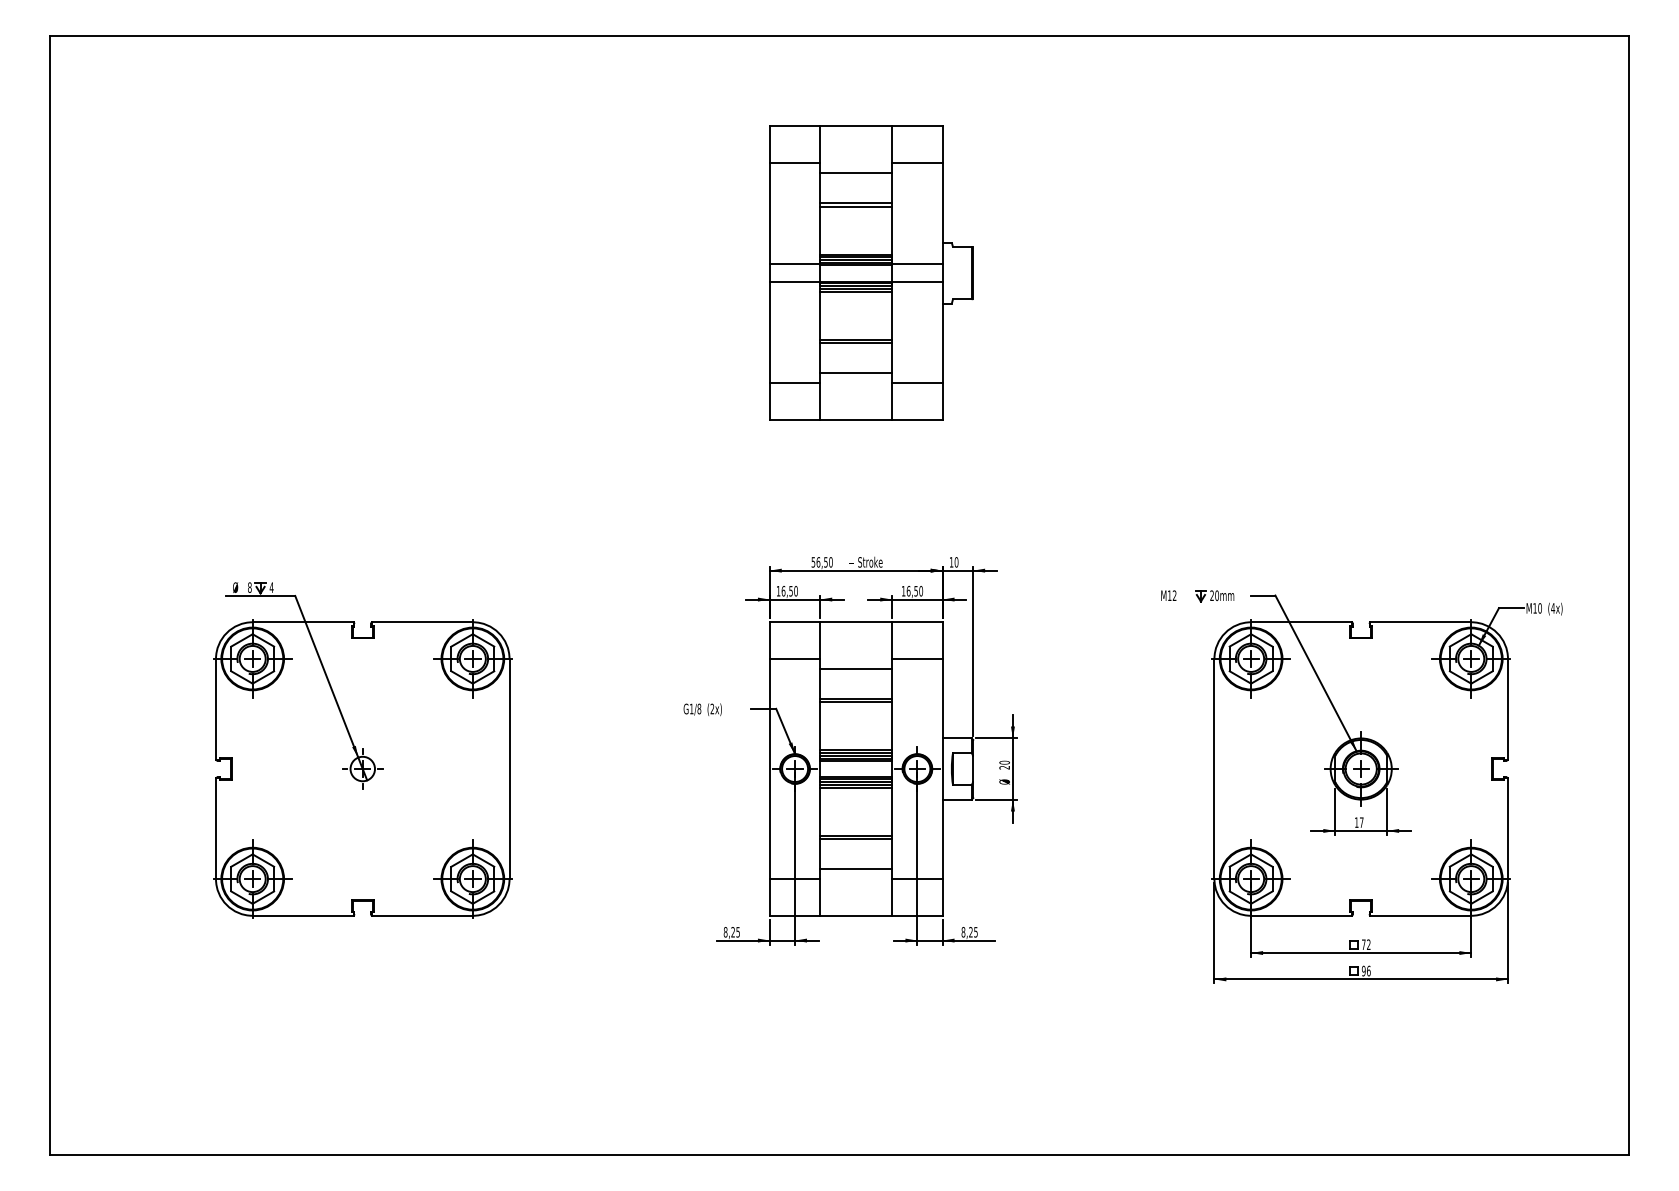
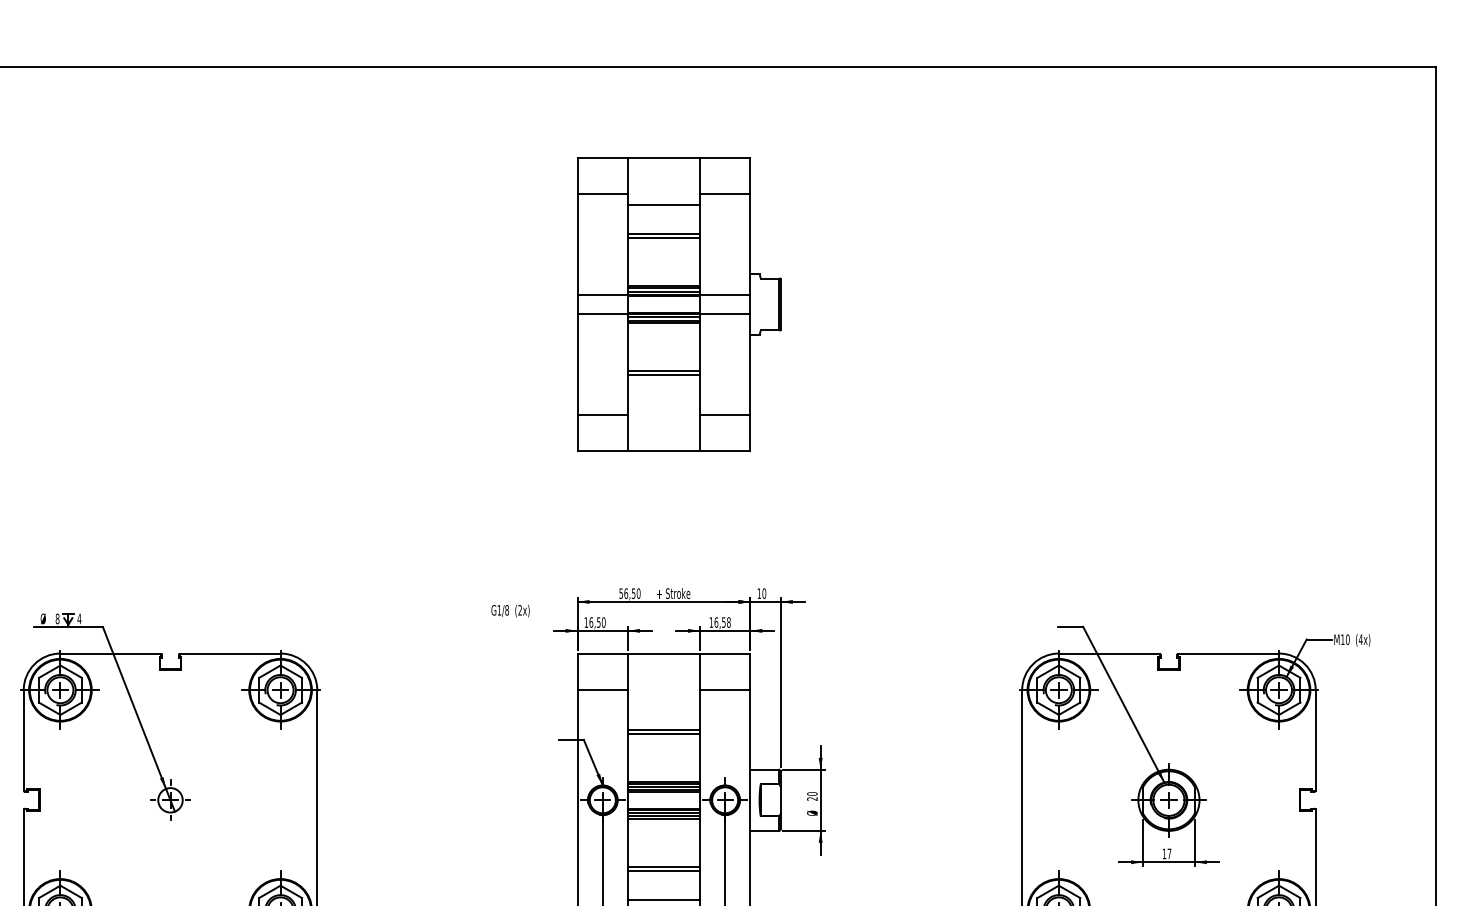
line: (856, 373) -> (664, 404), removed
text: (921, 591) -> (729, 622), 16,50 -> 16,58
part: (1197, 596) -> (1005, 627), removed
line: (856, 669) -> (664, 700), removed
text: (702, 709) -> (510, 610), moved

